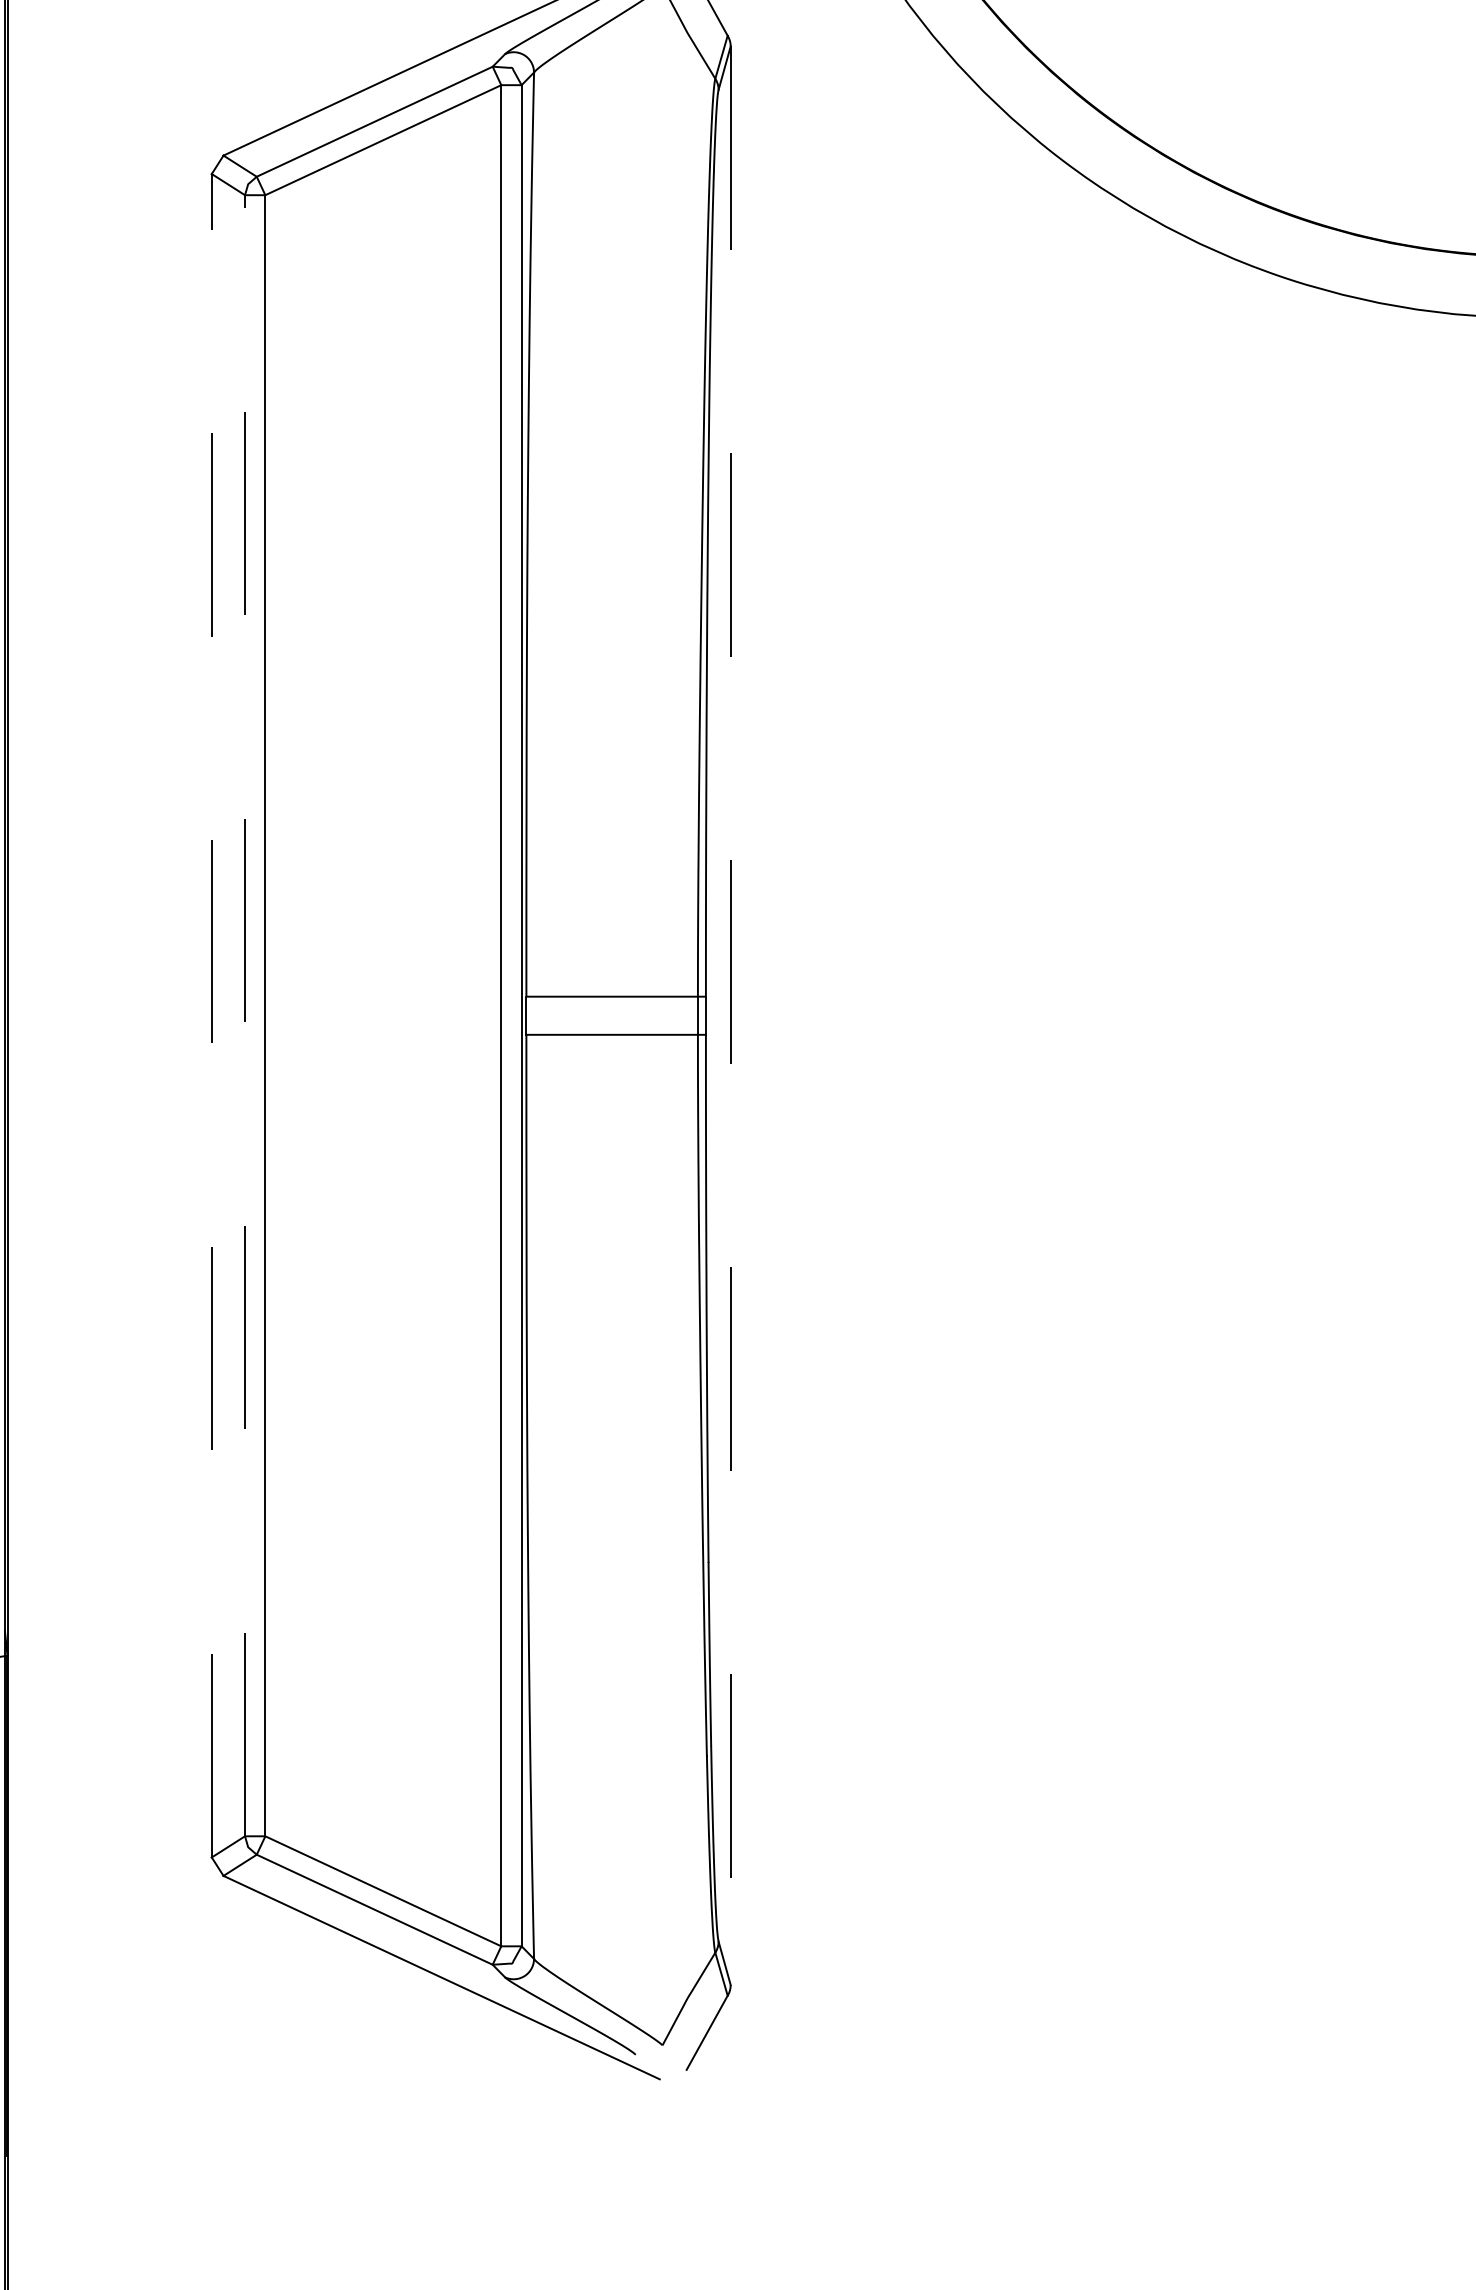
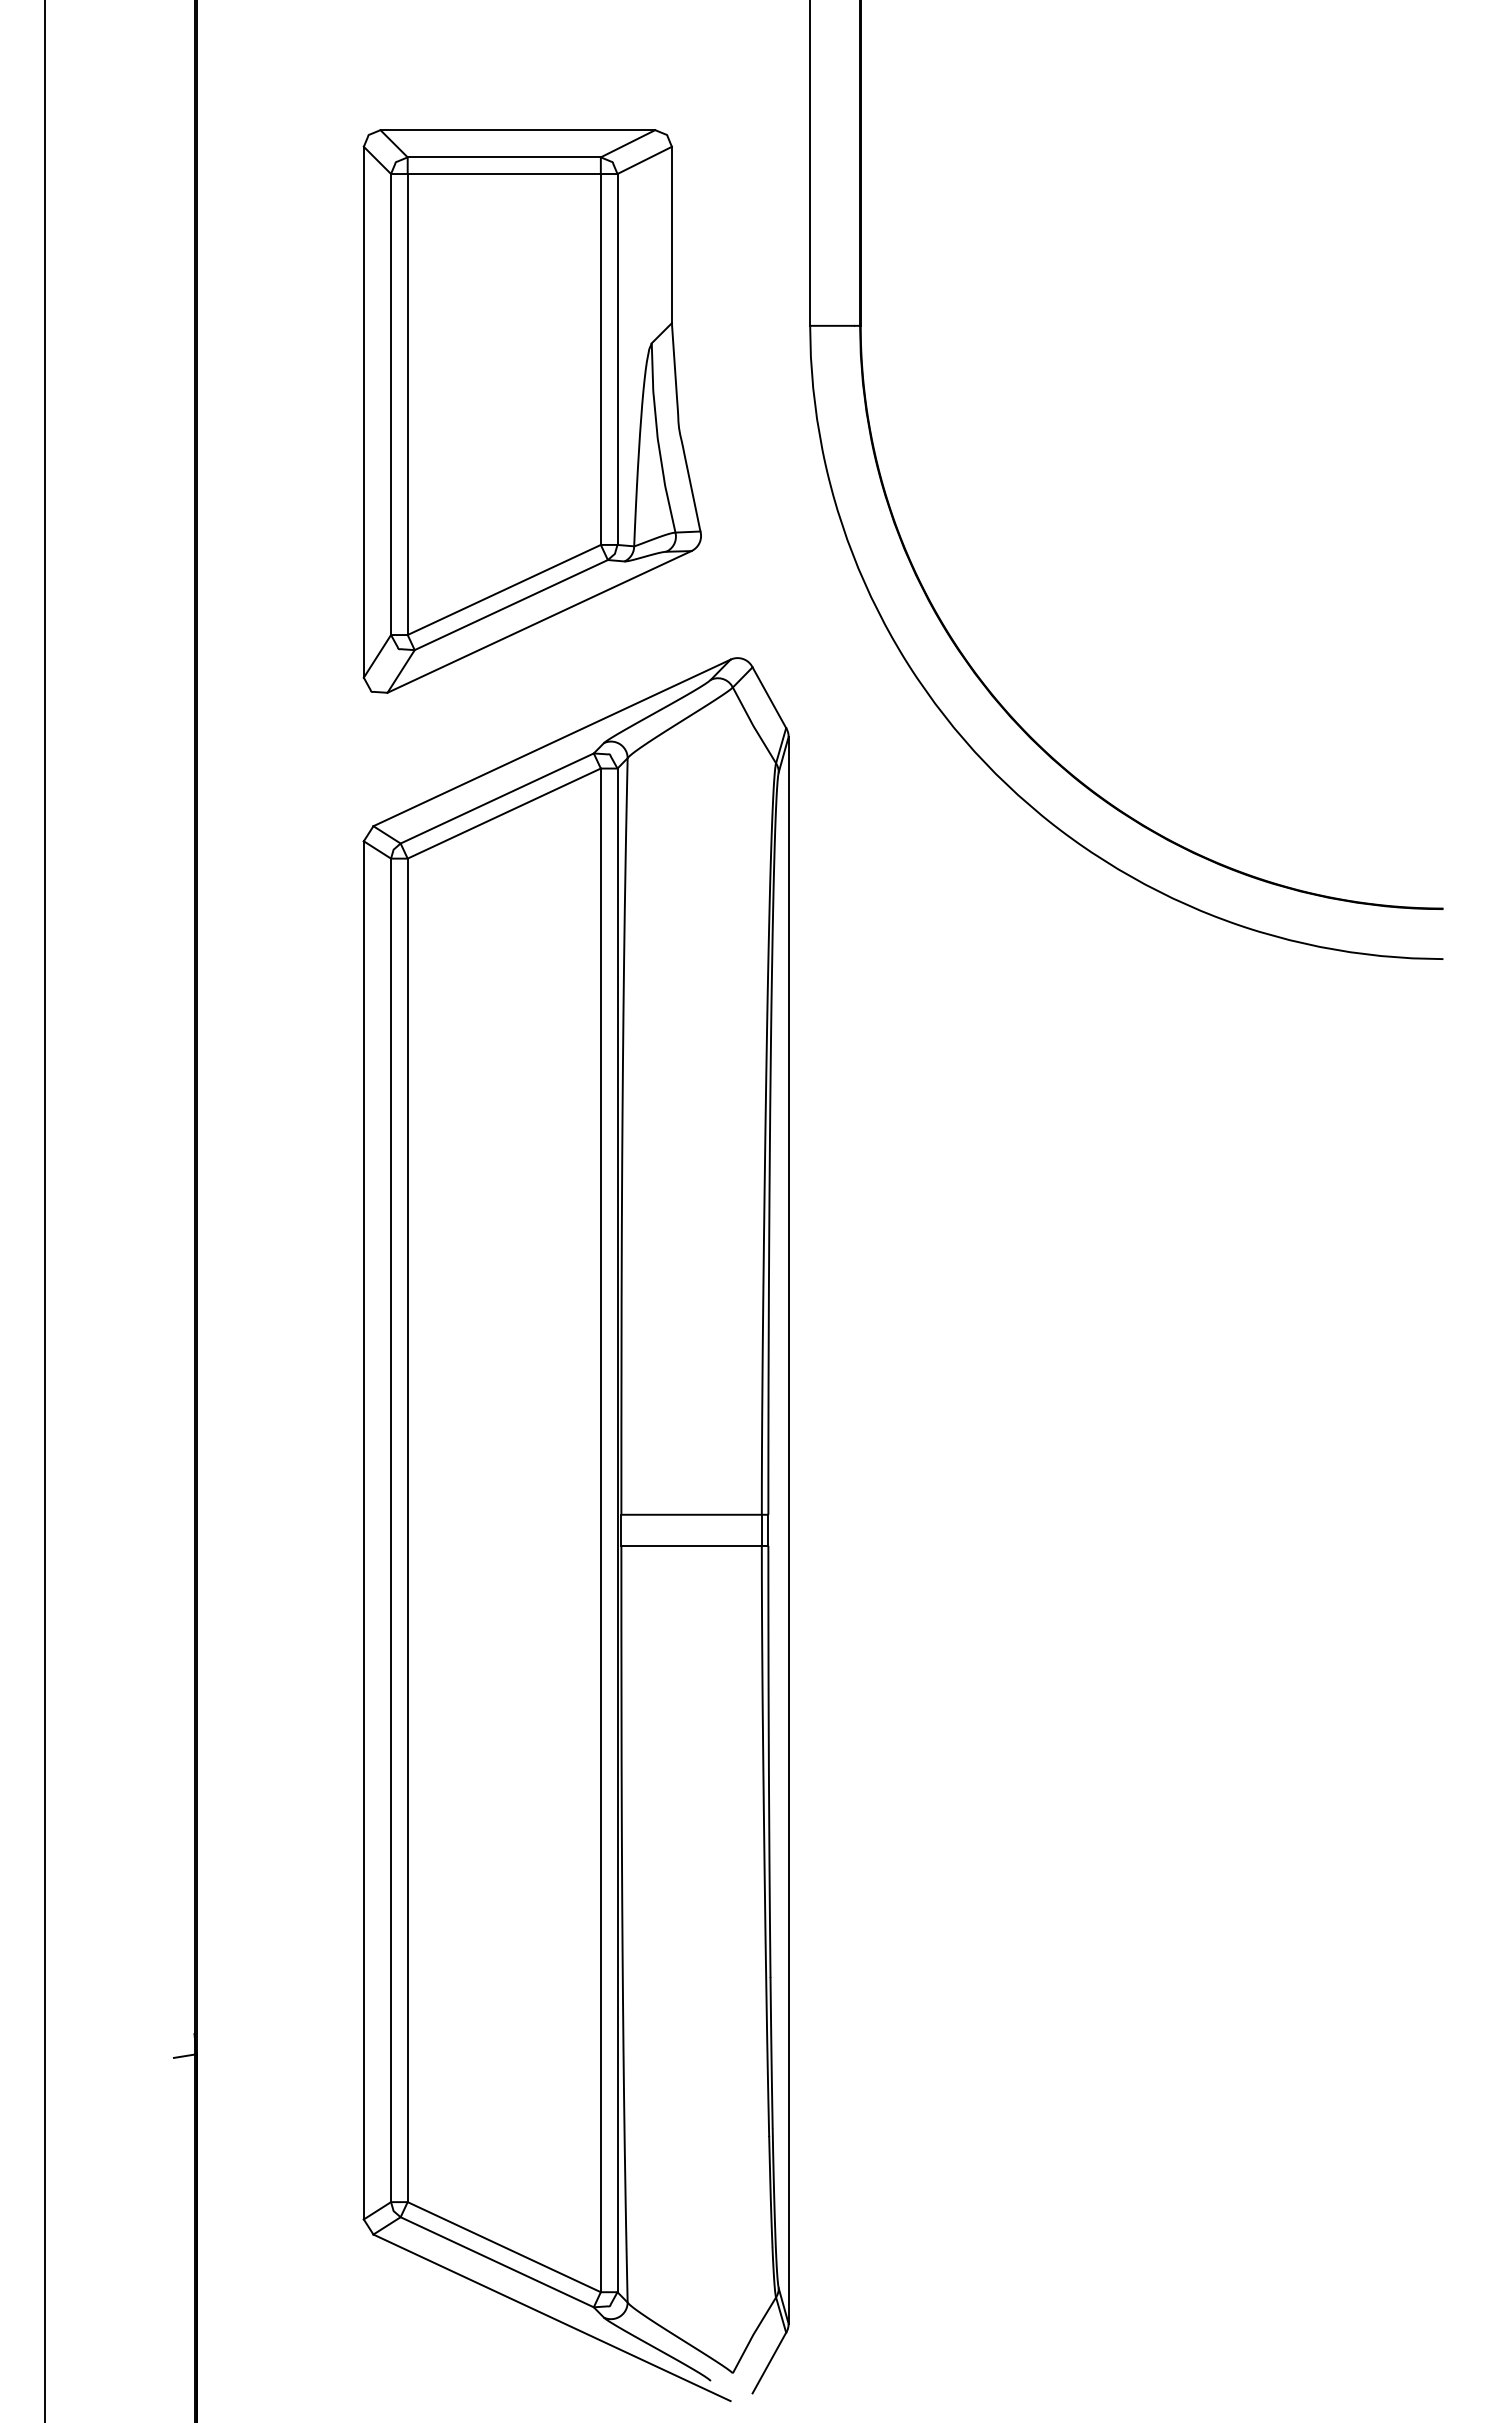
line: (211, 1014) -> (363, 1529), dashed -> solid
line: (245, 1015) -> (391, 1530), dashed -> solid
line: (730, 1015) -> (788, 1530), dashed -> solid

